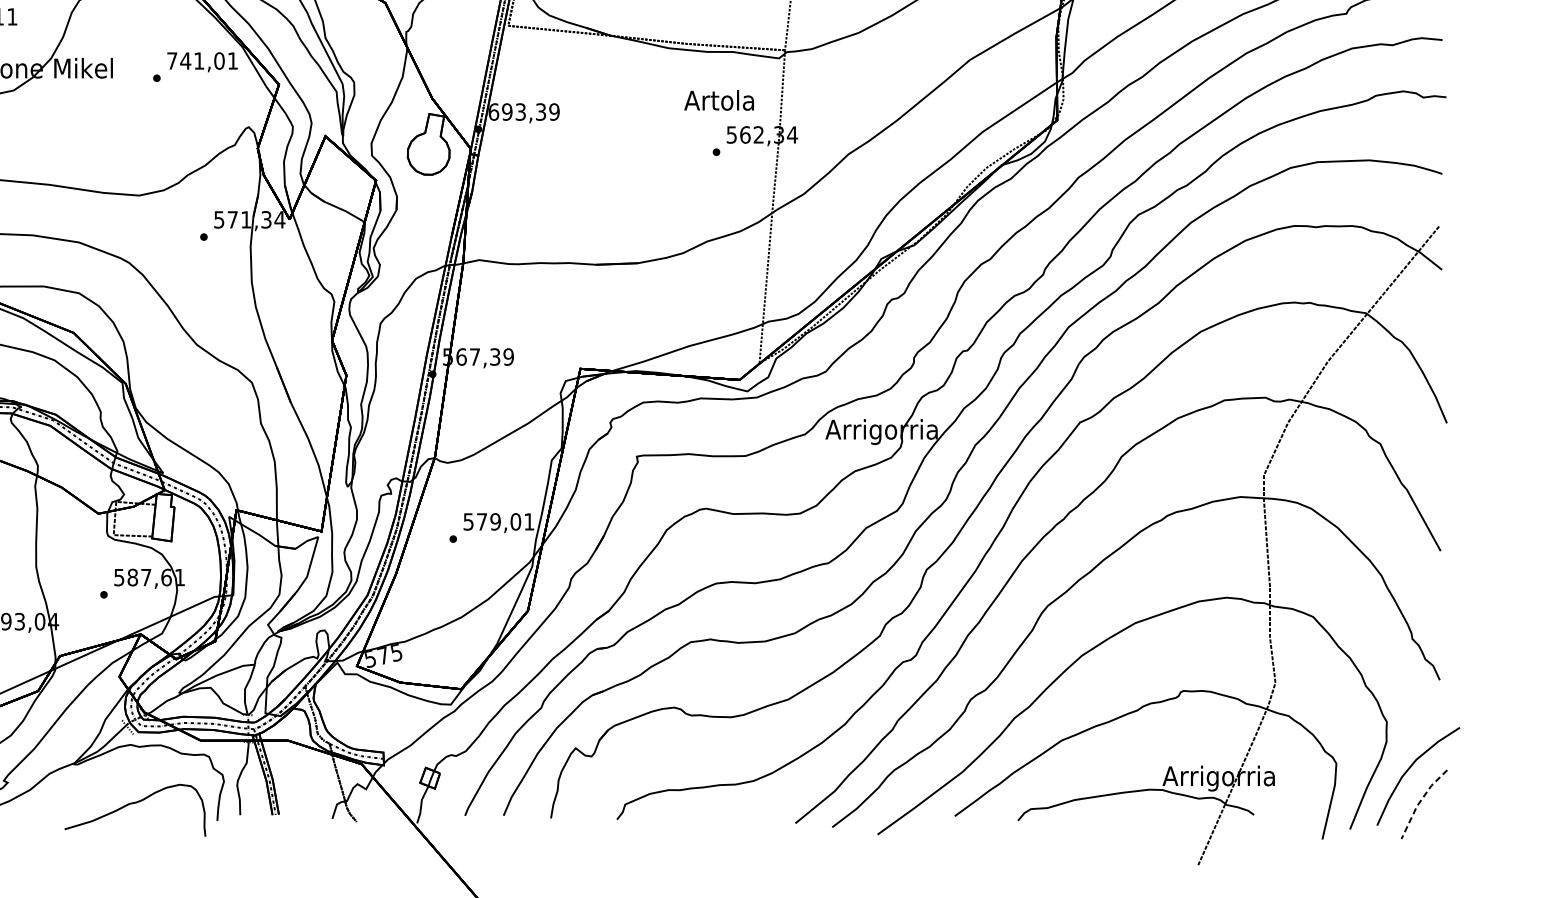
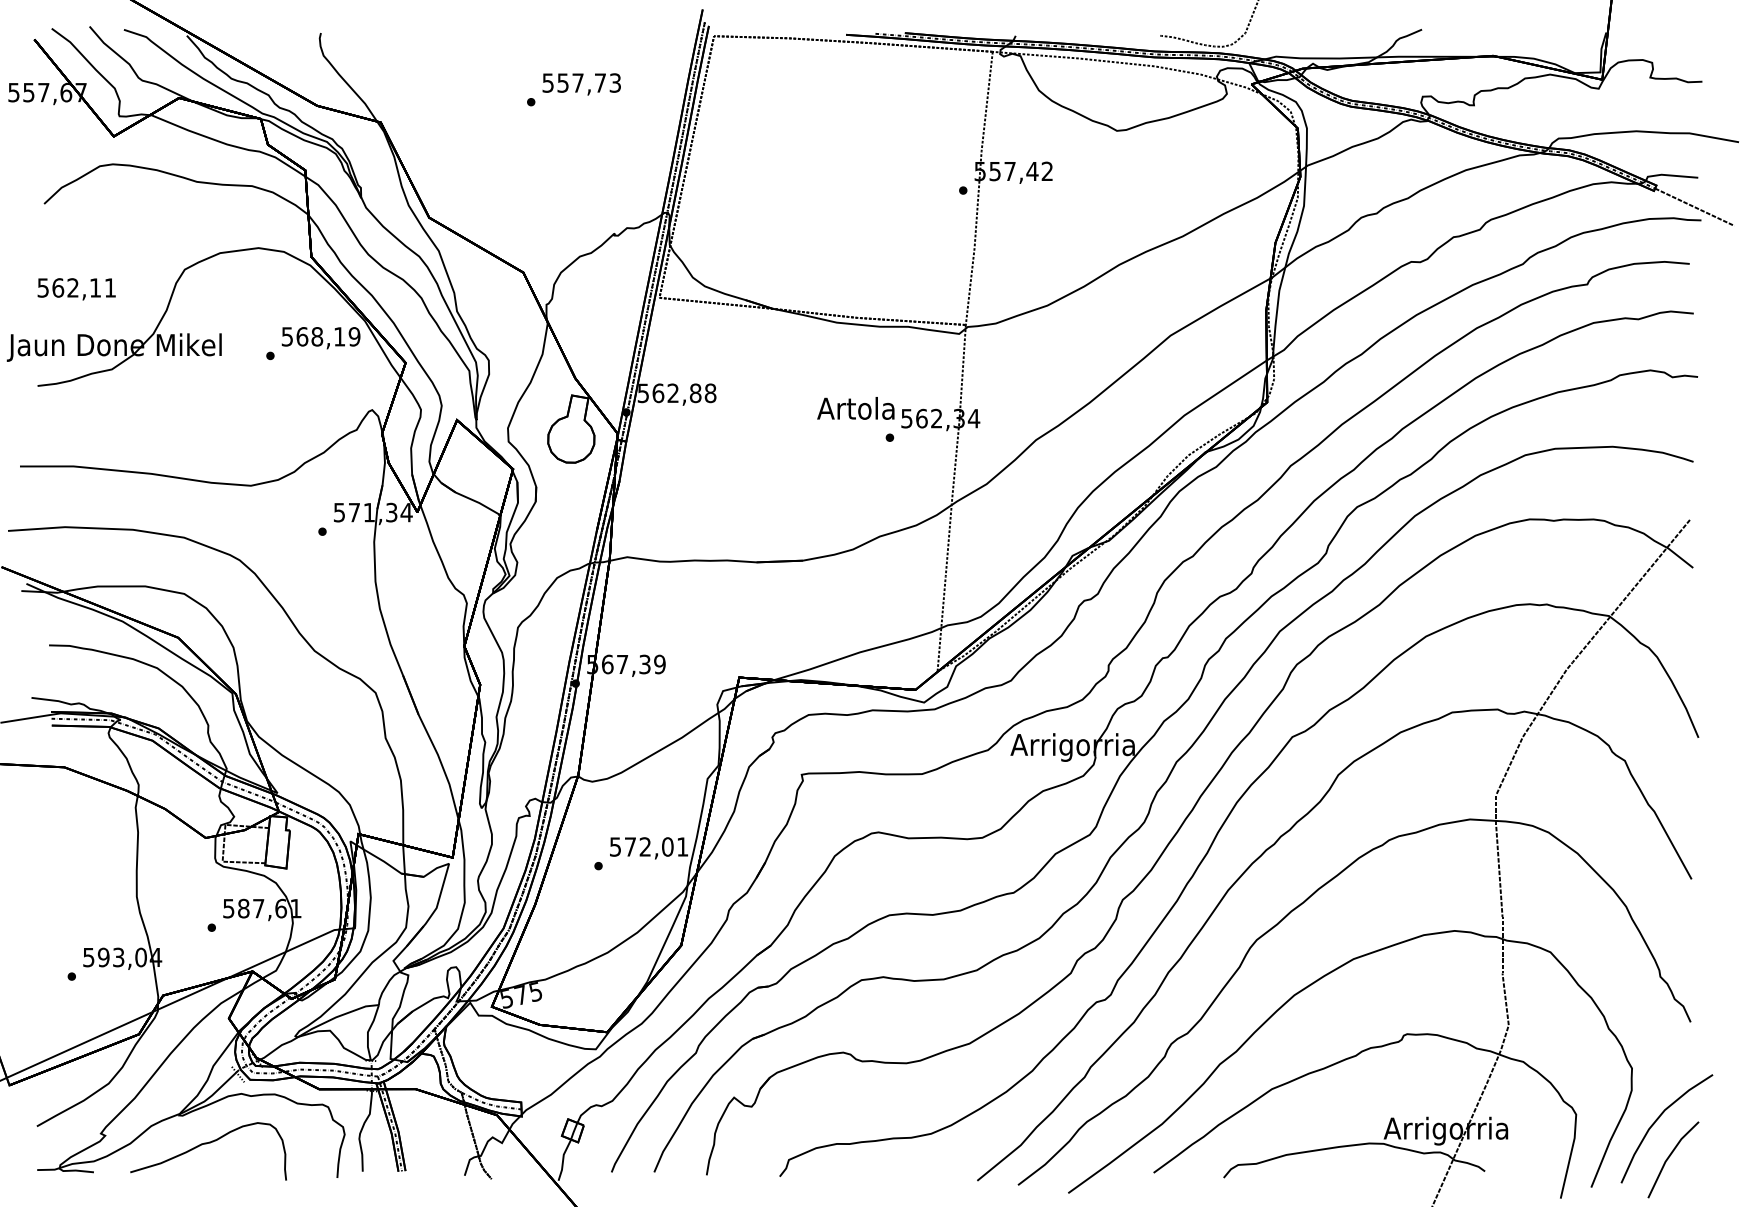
text: (202, 60) -> (320, 336), 741,01 -> 568,19
text: (718, 100) -> (855, 408), moved
text: (523, 112) -> (676, 393), 693,39 -> 562,88
text: (495, 521) -> (645, 846), 579,01 -> 572,01
line: (1419, 801) -> (1668, 1156), dashed -> solid
curve: (133, 804) -> (206, 1144), moved

